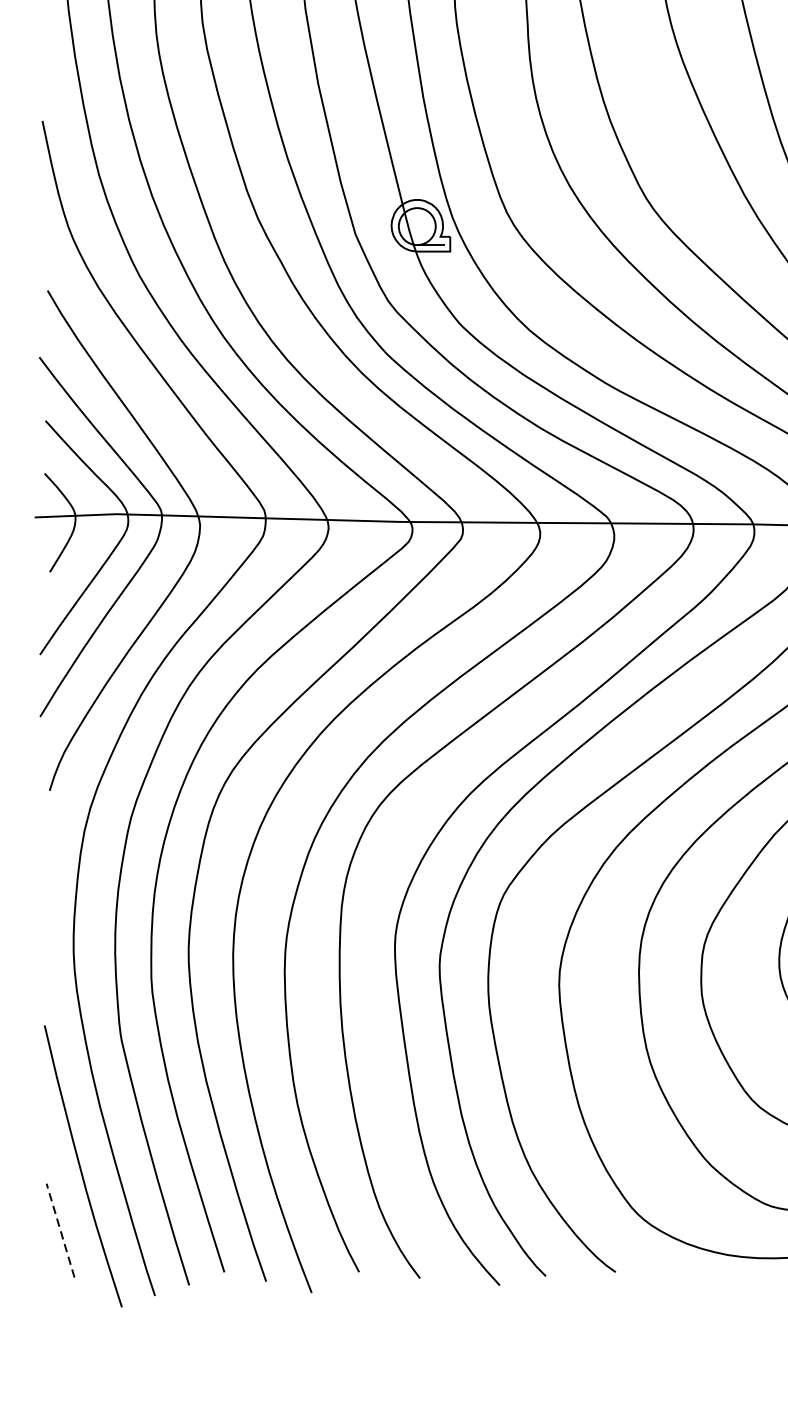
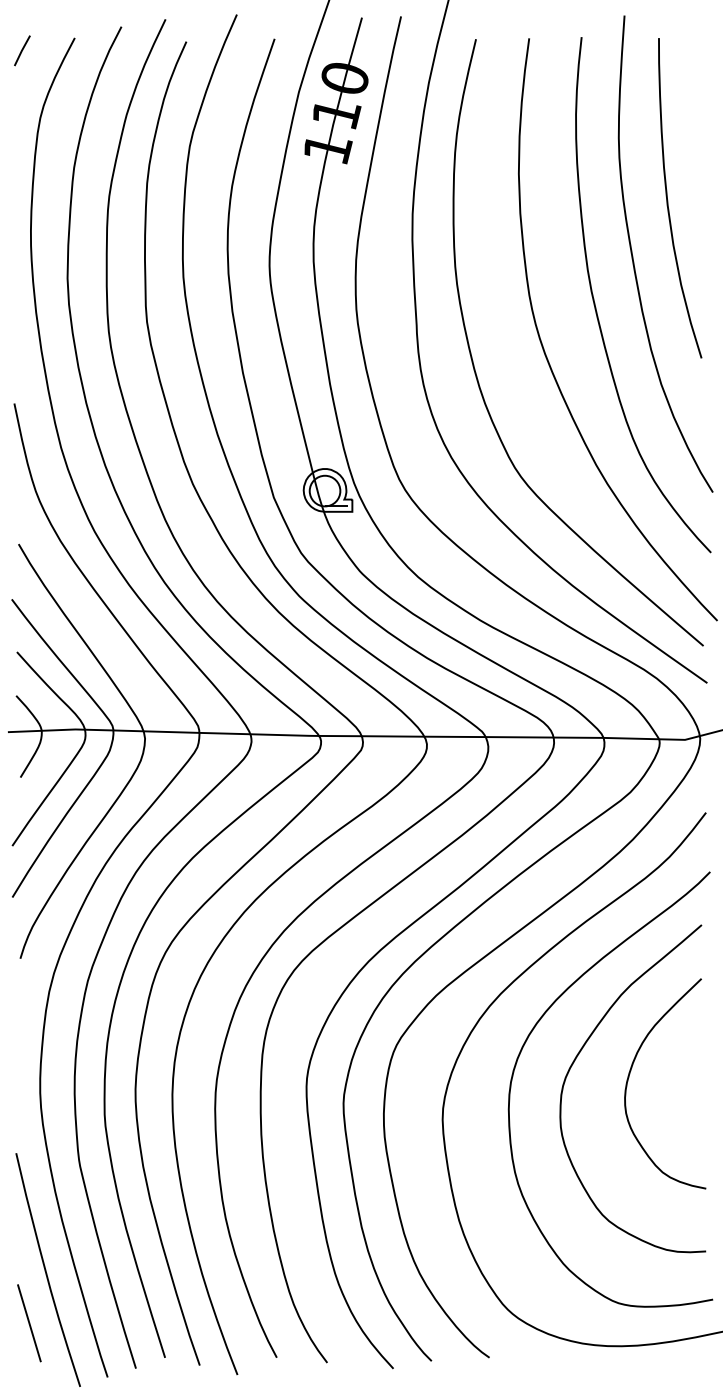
line: (60, 1230) -> (29, 1323), dashed -> solid

